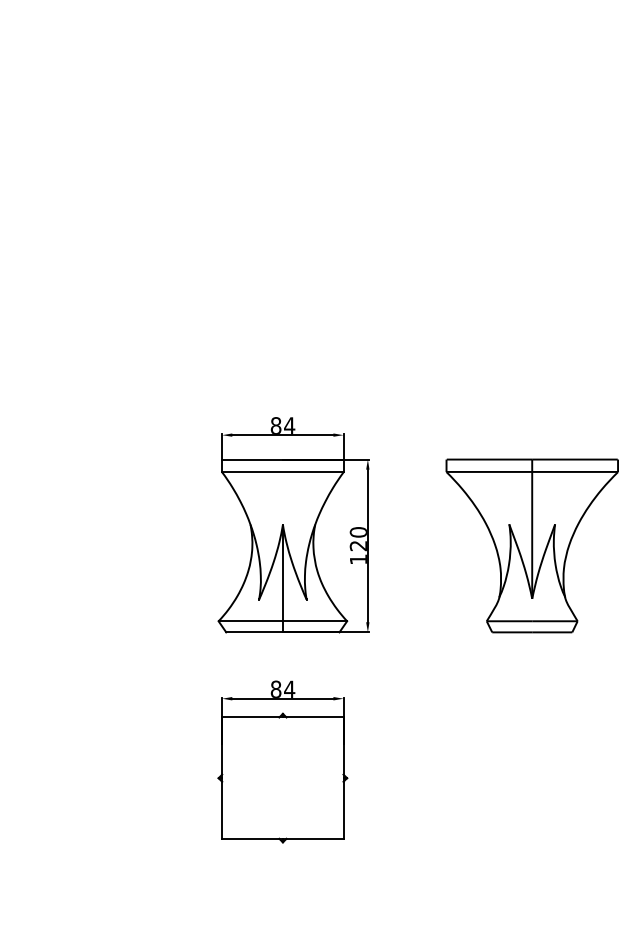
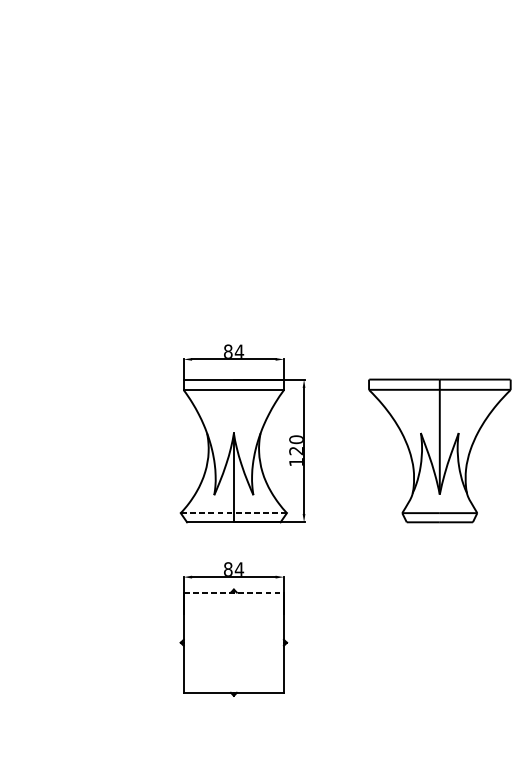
line: (282, 621) -> (233, 513), solid -> dashed
line: (282, 717) -> (233, 592), solid -> dashed

